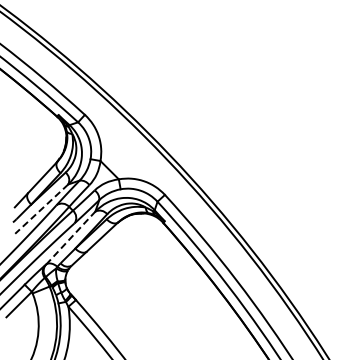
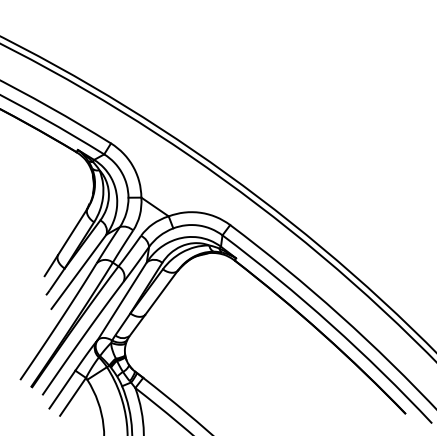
line: (41, 209) -> (78, 272), dashed -> solid
line: (71, 237) -> (122, 300), dashed -> solid

